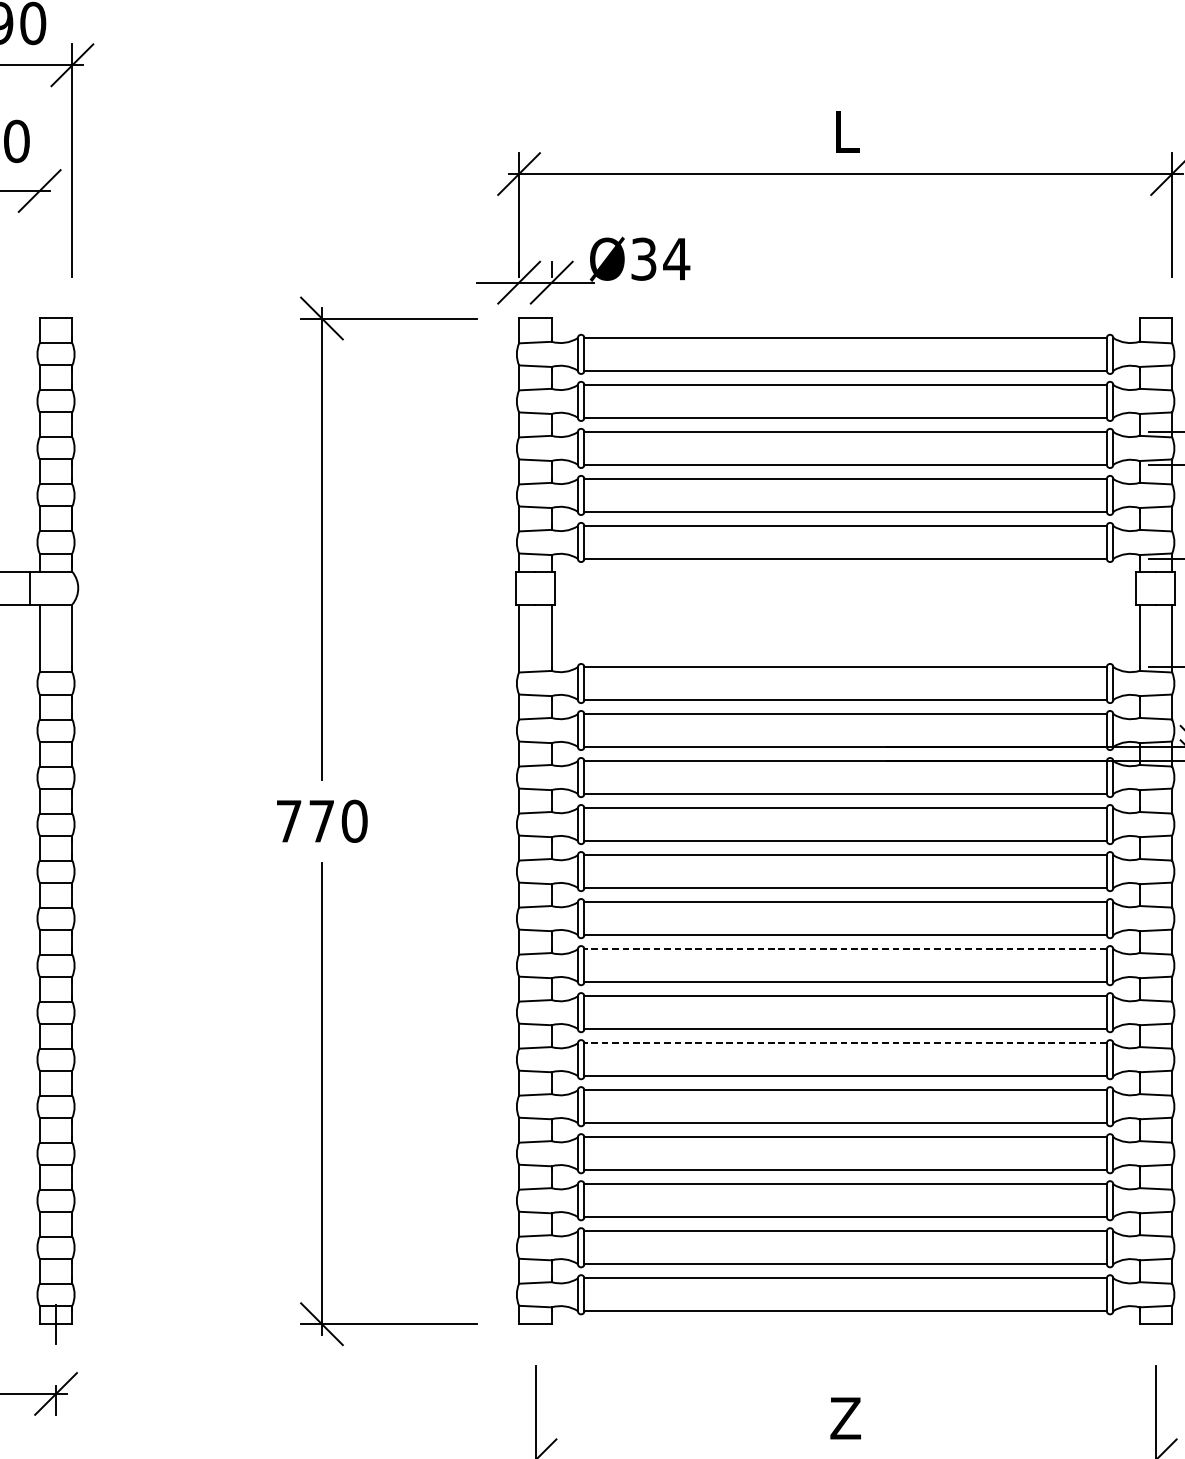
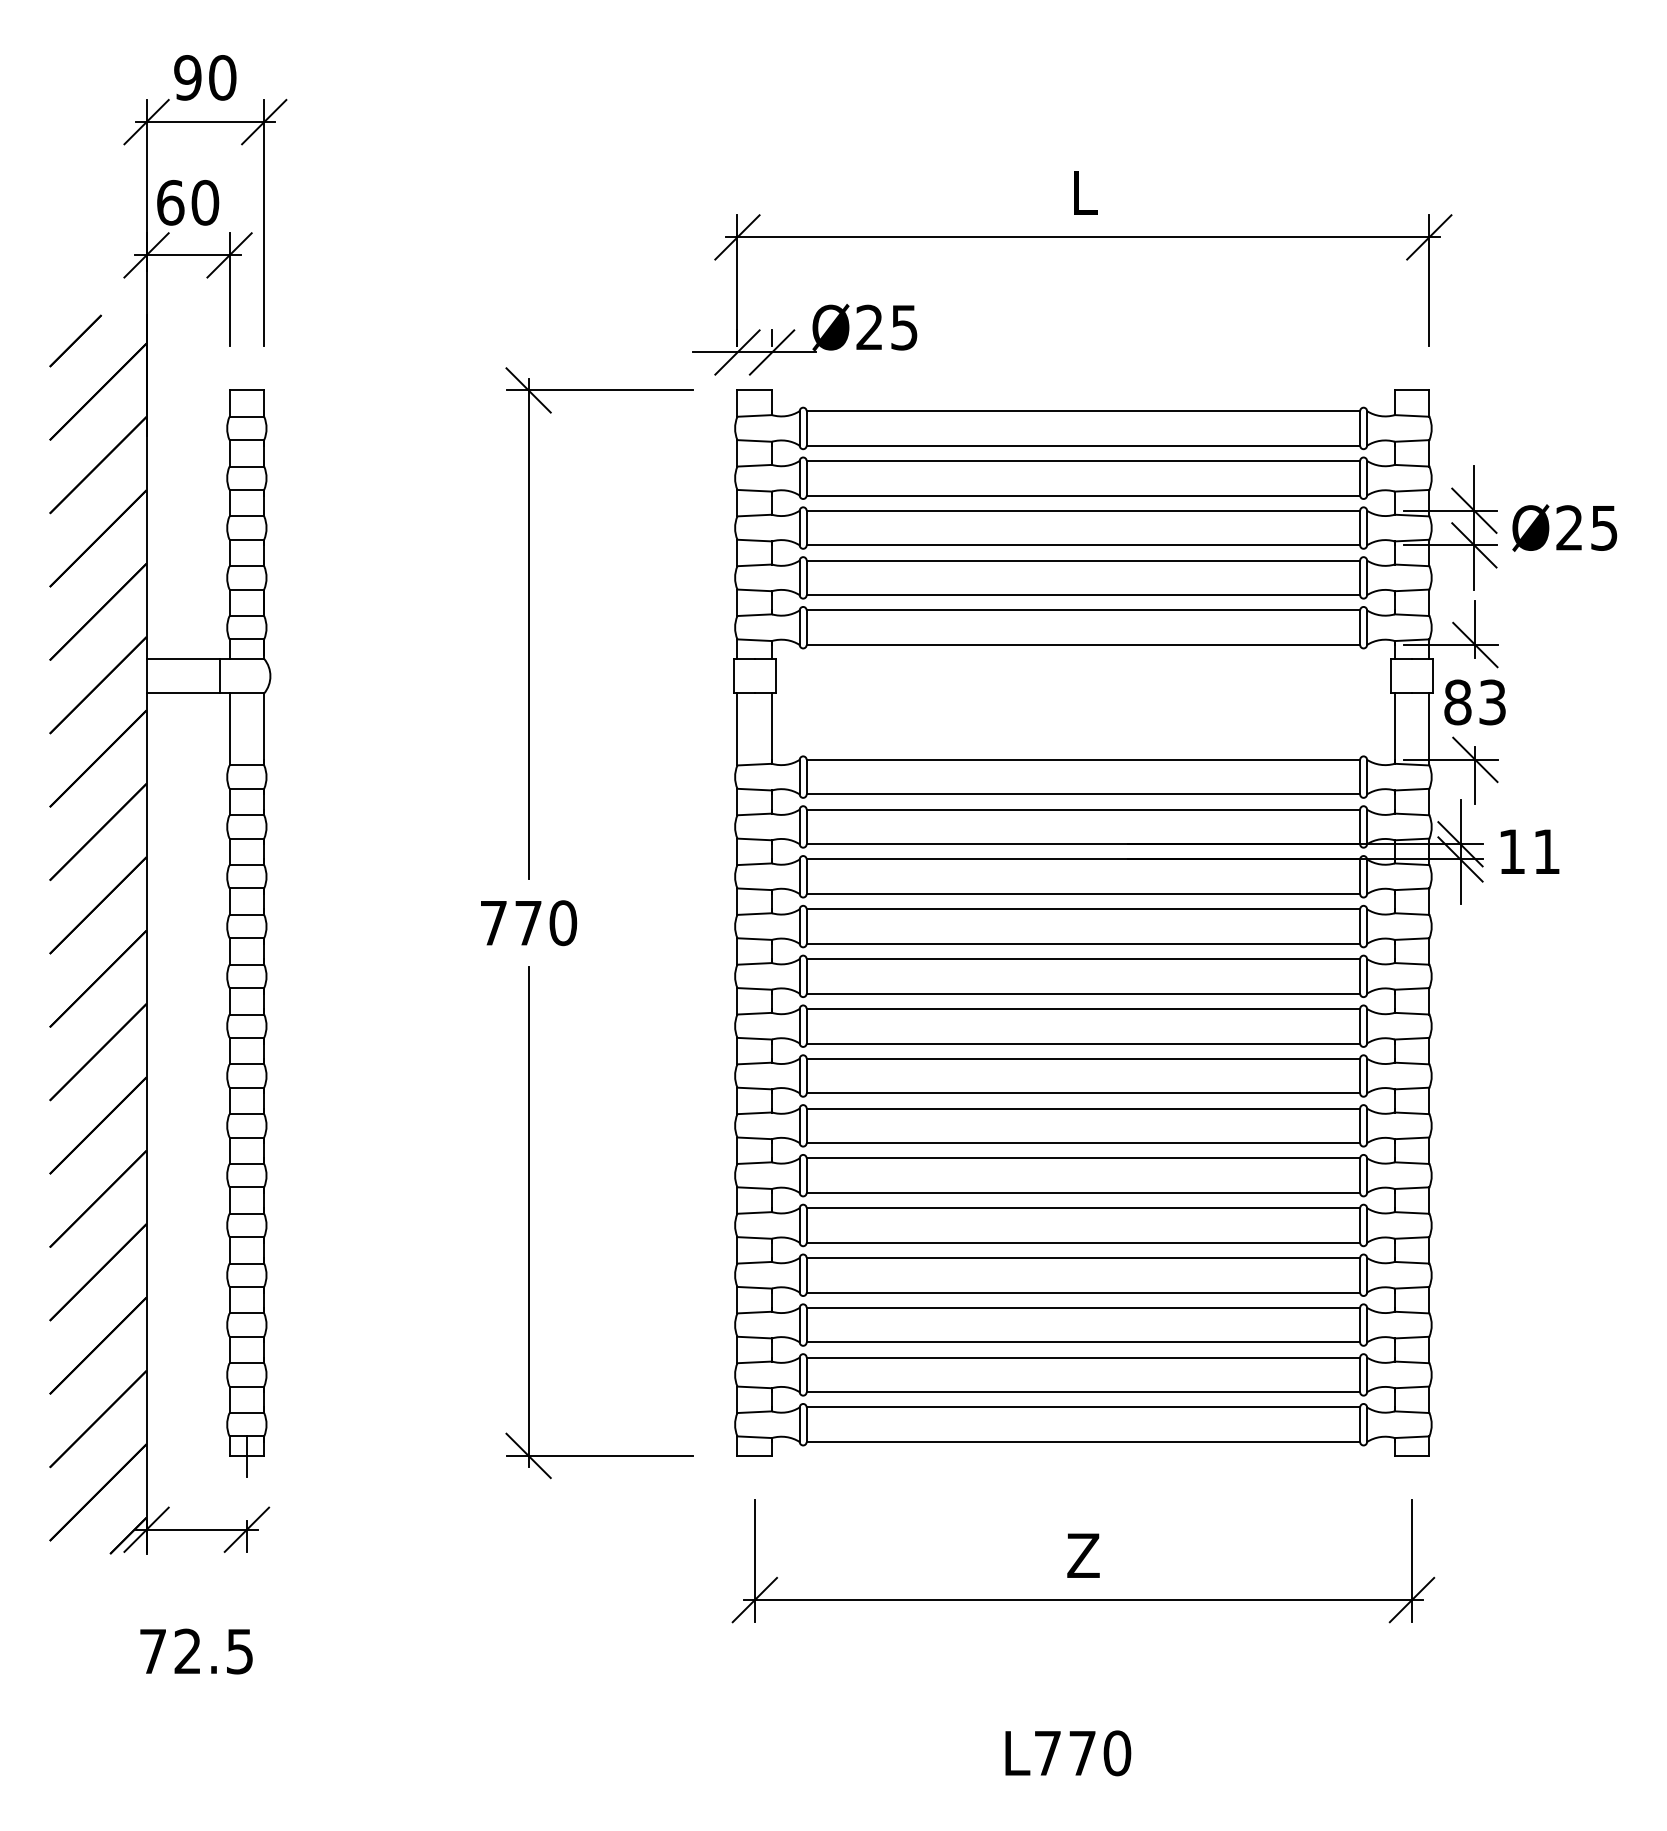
line: (39, 223) -> (229, 289), added
text: (660, 259) -> (887, 327), Ø34 -> Ø25
line: (845, 949) -> (1083, 1058), dashed -> solid
line: (845, 1043) -> (1083, 1158), dashed -> solid

